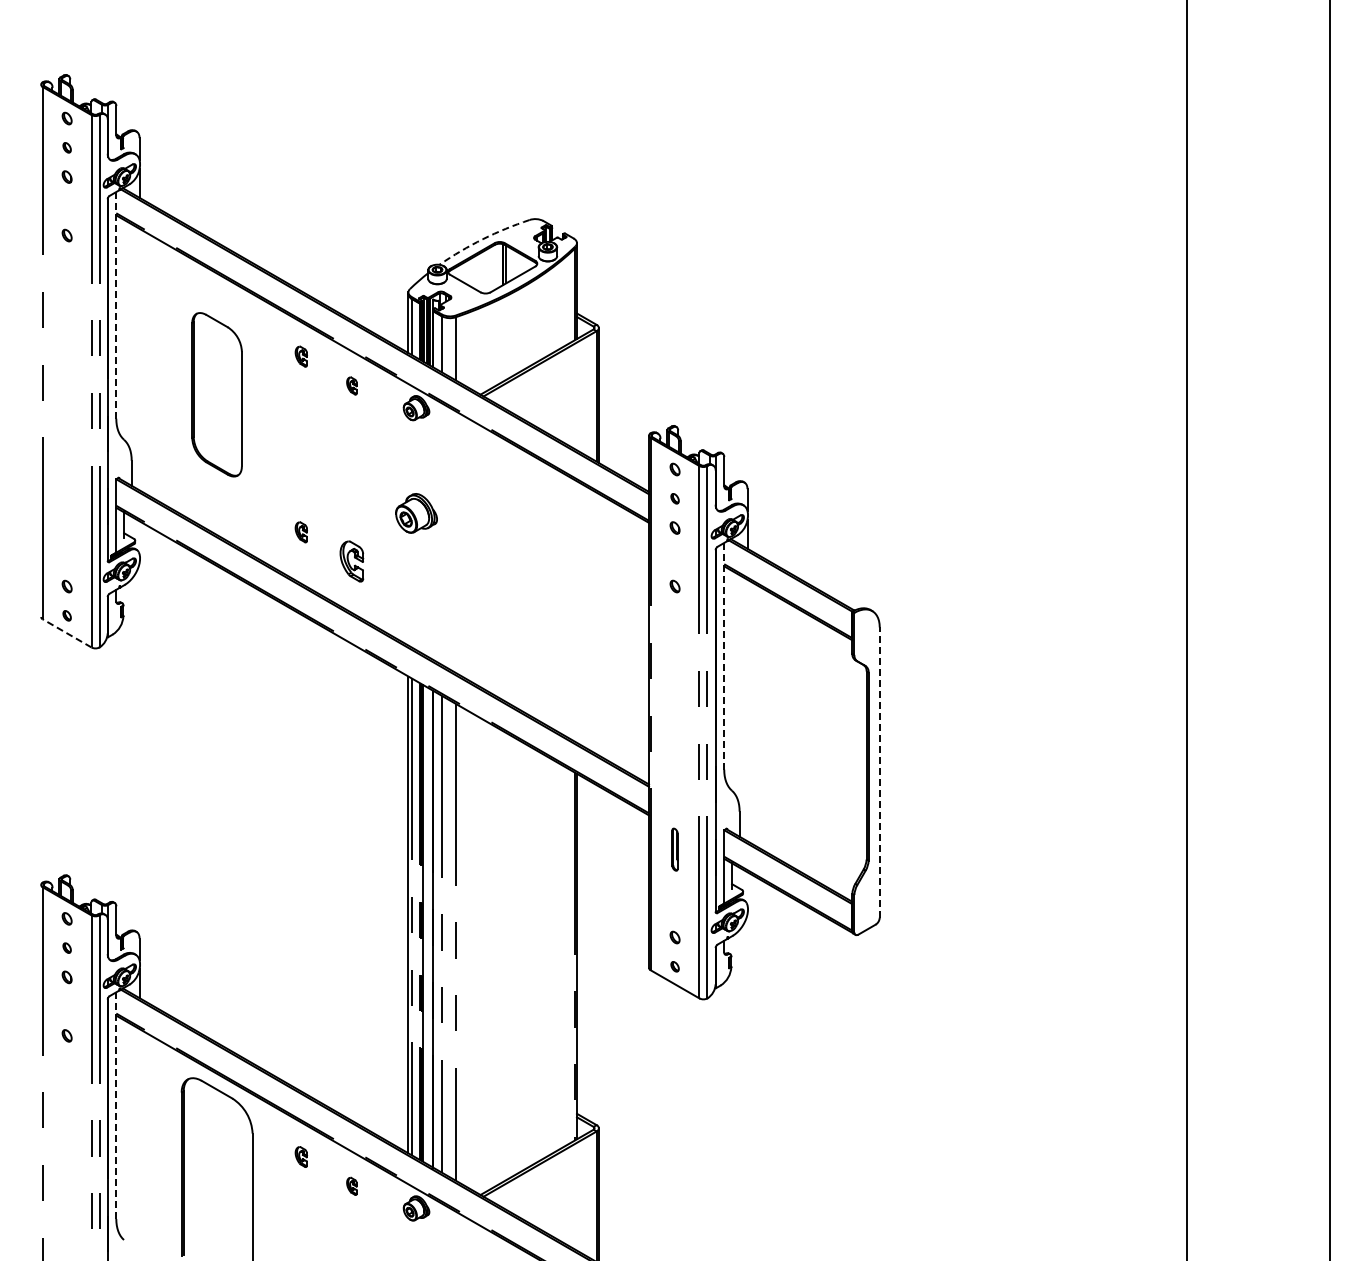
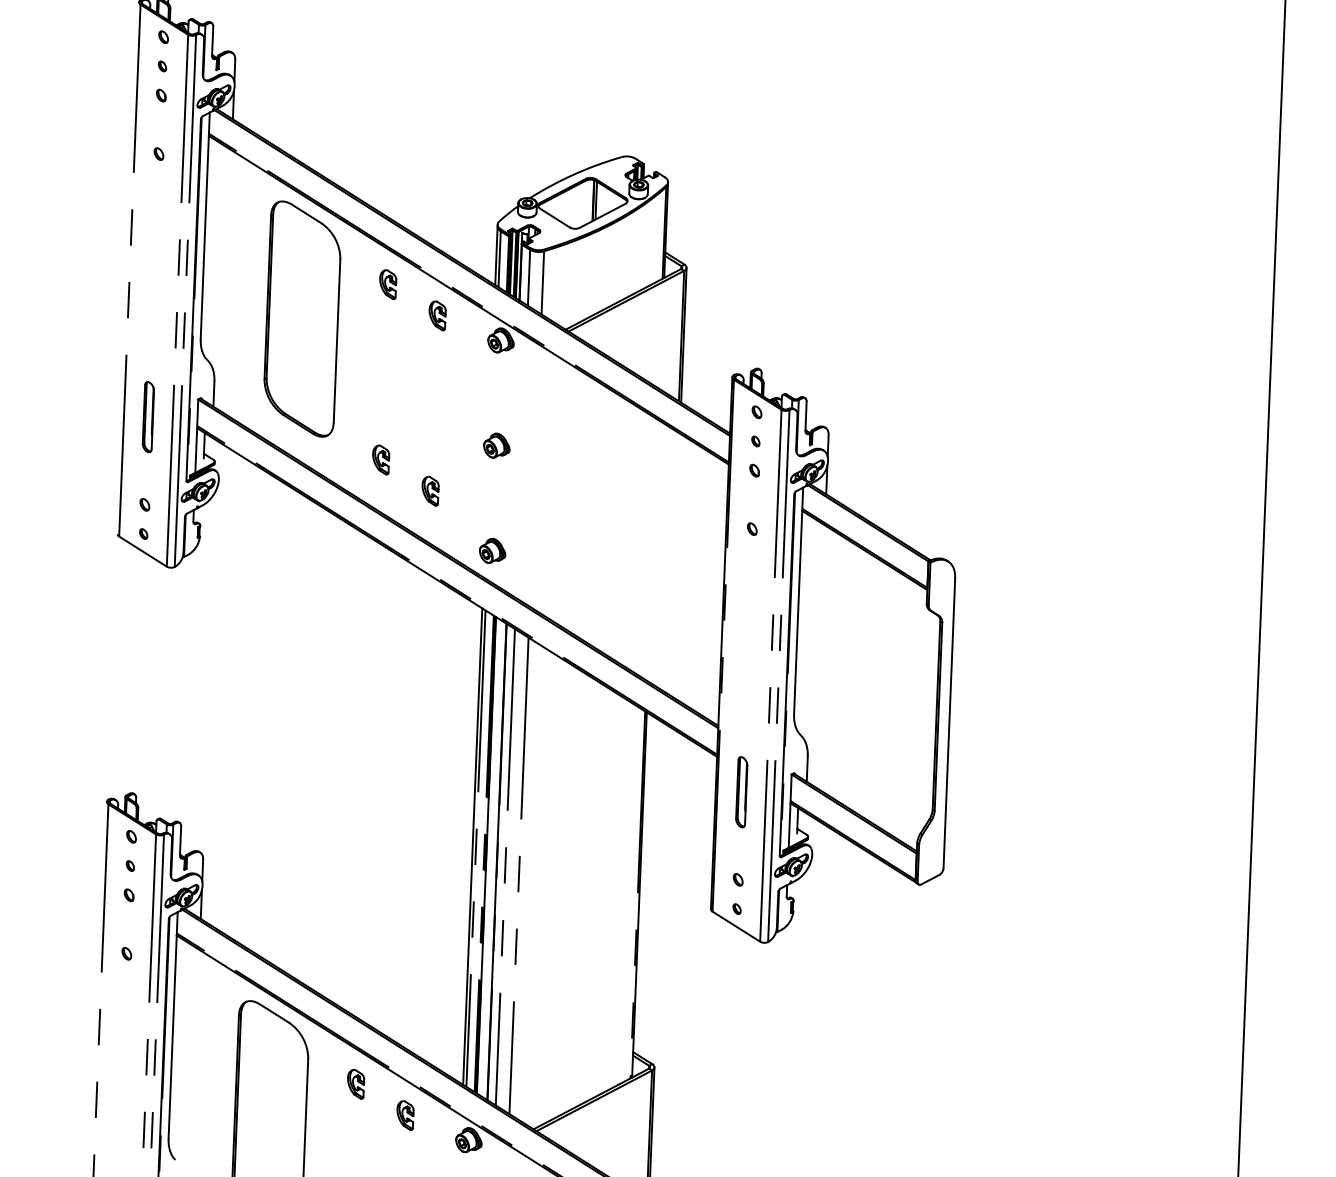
arc: (482, 239) -> (573, 174), dashed -> solid
line: (116, 304) -> (205, 224), dashed -> solid
part: (301, 356) -> (388, 284), size x1.43
part: (351, 385) -> (437, 315), size x1.67
part: (216, 394) -> (301, 318), size x1.43
part: (66, 498) -> (147, 416), added
part: (416, 513) -> (496, 445), size x0.62
part: (301, 532) -> (381, 460), size x1.43
part: (351, 561) -> (430, 491), size x0.71
part: (416, 618) -> (492, 550), added
line: (66, 633) -> (142, 551), dashed -> solid
line: (724, 655) -> (798, 600), dashed -> solid
line: (879, 772) -> (949, 723), dashed -> solid
part: (674, 849) -> (741, 791), size x1.67
line: (116, 1105) -> (173, 1025), dashed -> solid
part: (301, 1156) -> (356, 1083), size x1.43
part: (351, 1186) -> (404, 1115), size x1.67

